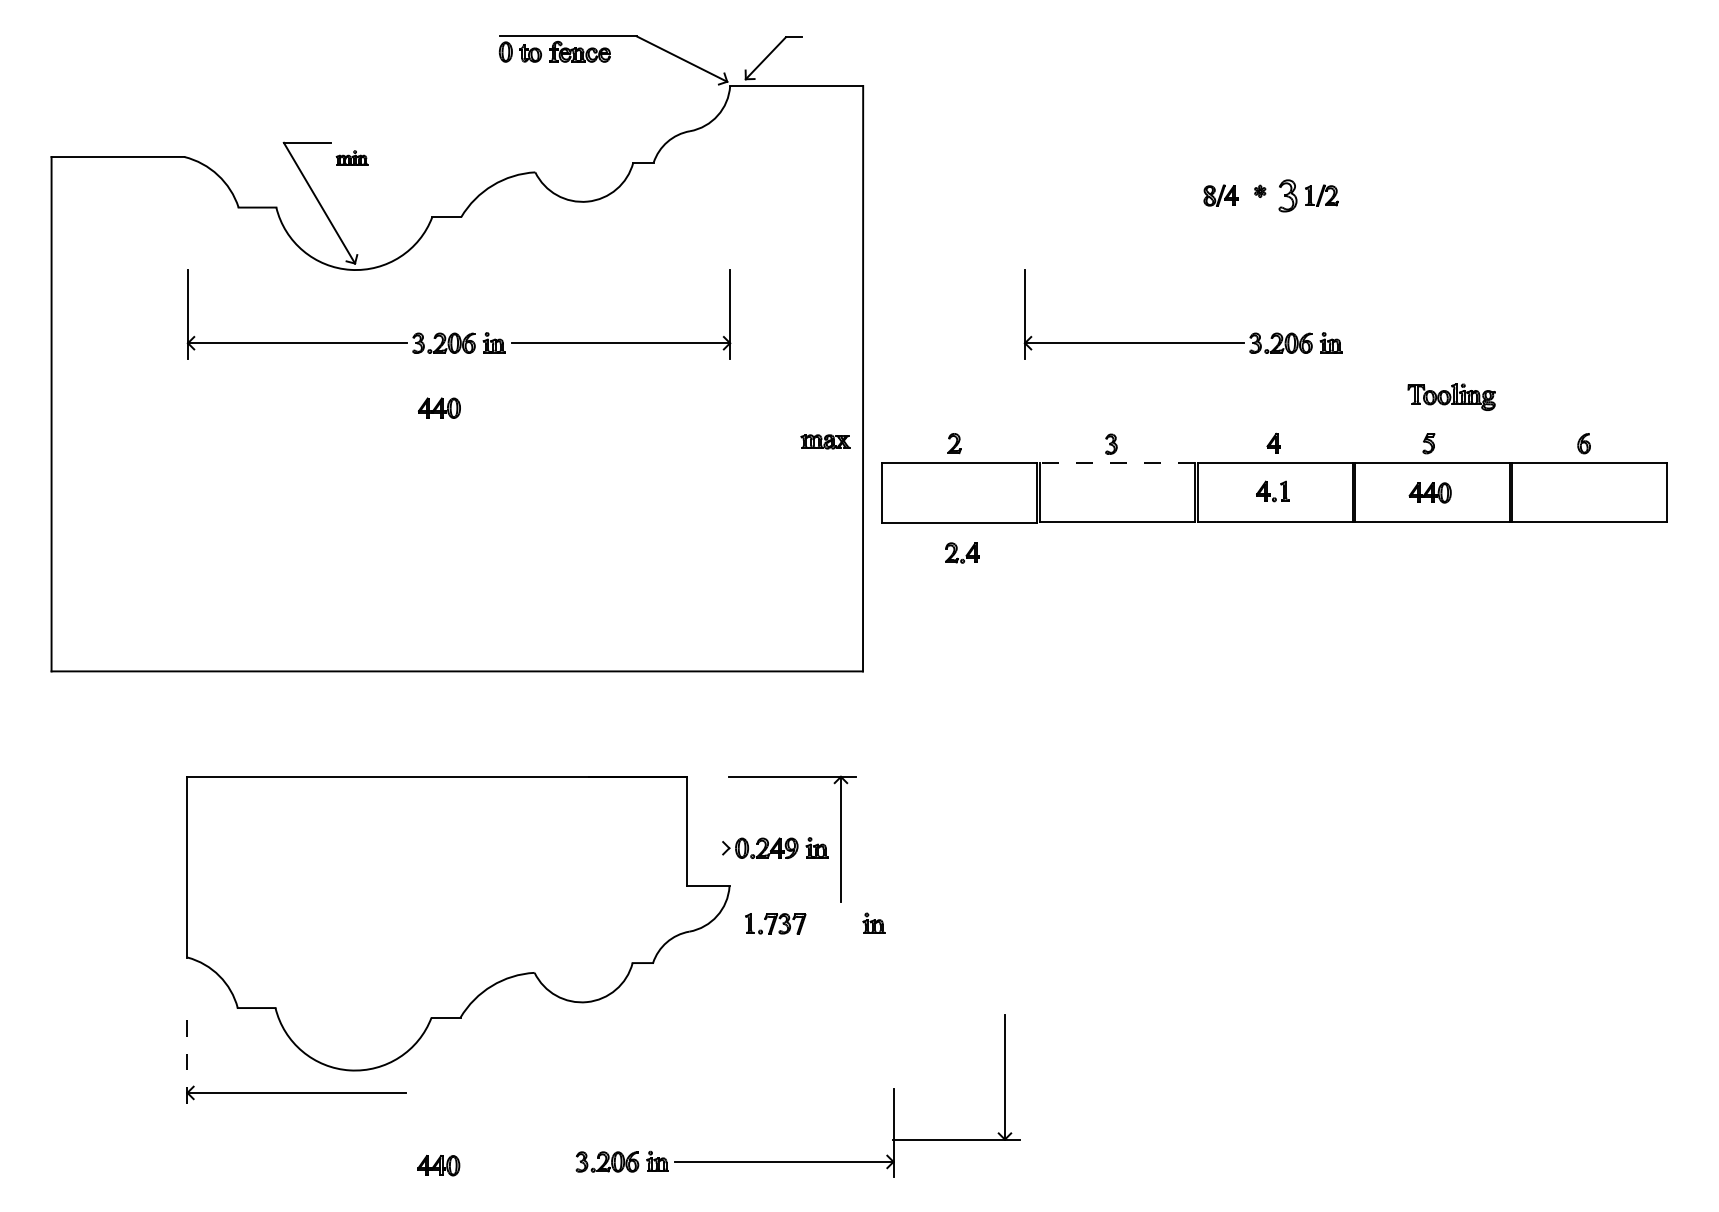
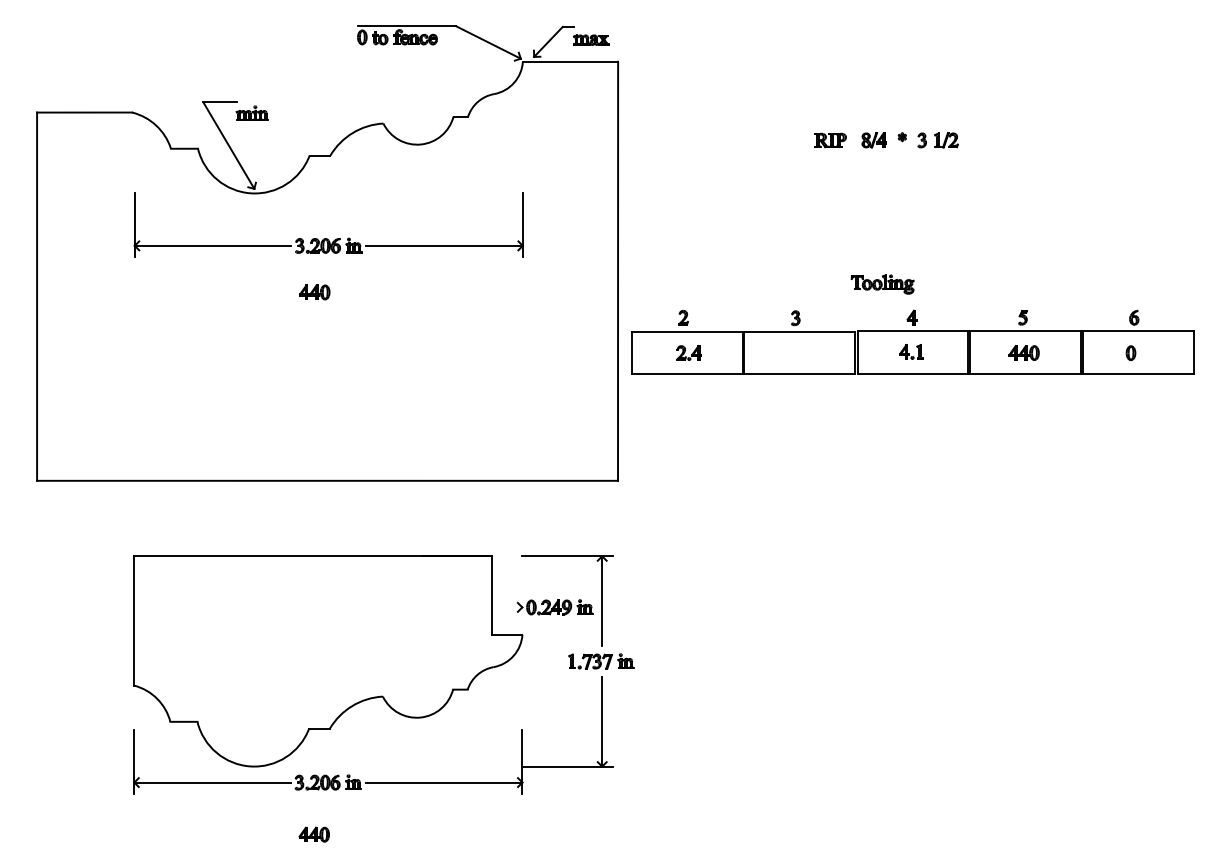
part: (351, 157) -> (251, 112), size x1.43
part: (1160, 195) -> (830, 140), added
part: (1287, 195) -> (921, 140), size x0.62
part: (1182, 342) -> (846, 245), removed
part: (1451, 396) -> (882, 284), moved
part: (825, 441) -> (591, 39), moved
line: (1117, 462) -> (800, 331), dashed -> solid
part: (1579, 492) -> (1130, 352), added
part: (962, 552) -> (689, 352), moved
part: (775, 923) -> (590, 661), moved
line: (187, 1064) -> (134, 762), dashed -> solid
part: (797, 1161) -> (453, 782), moved

